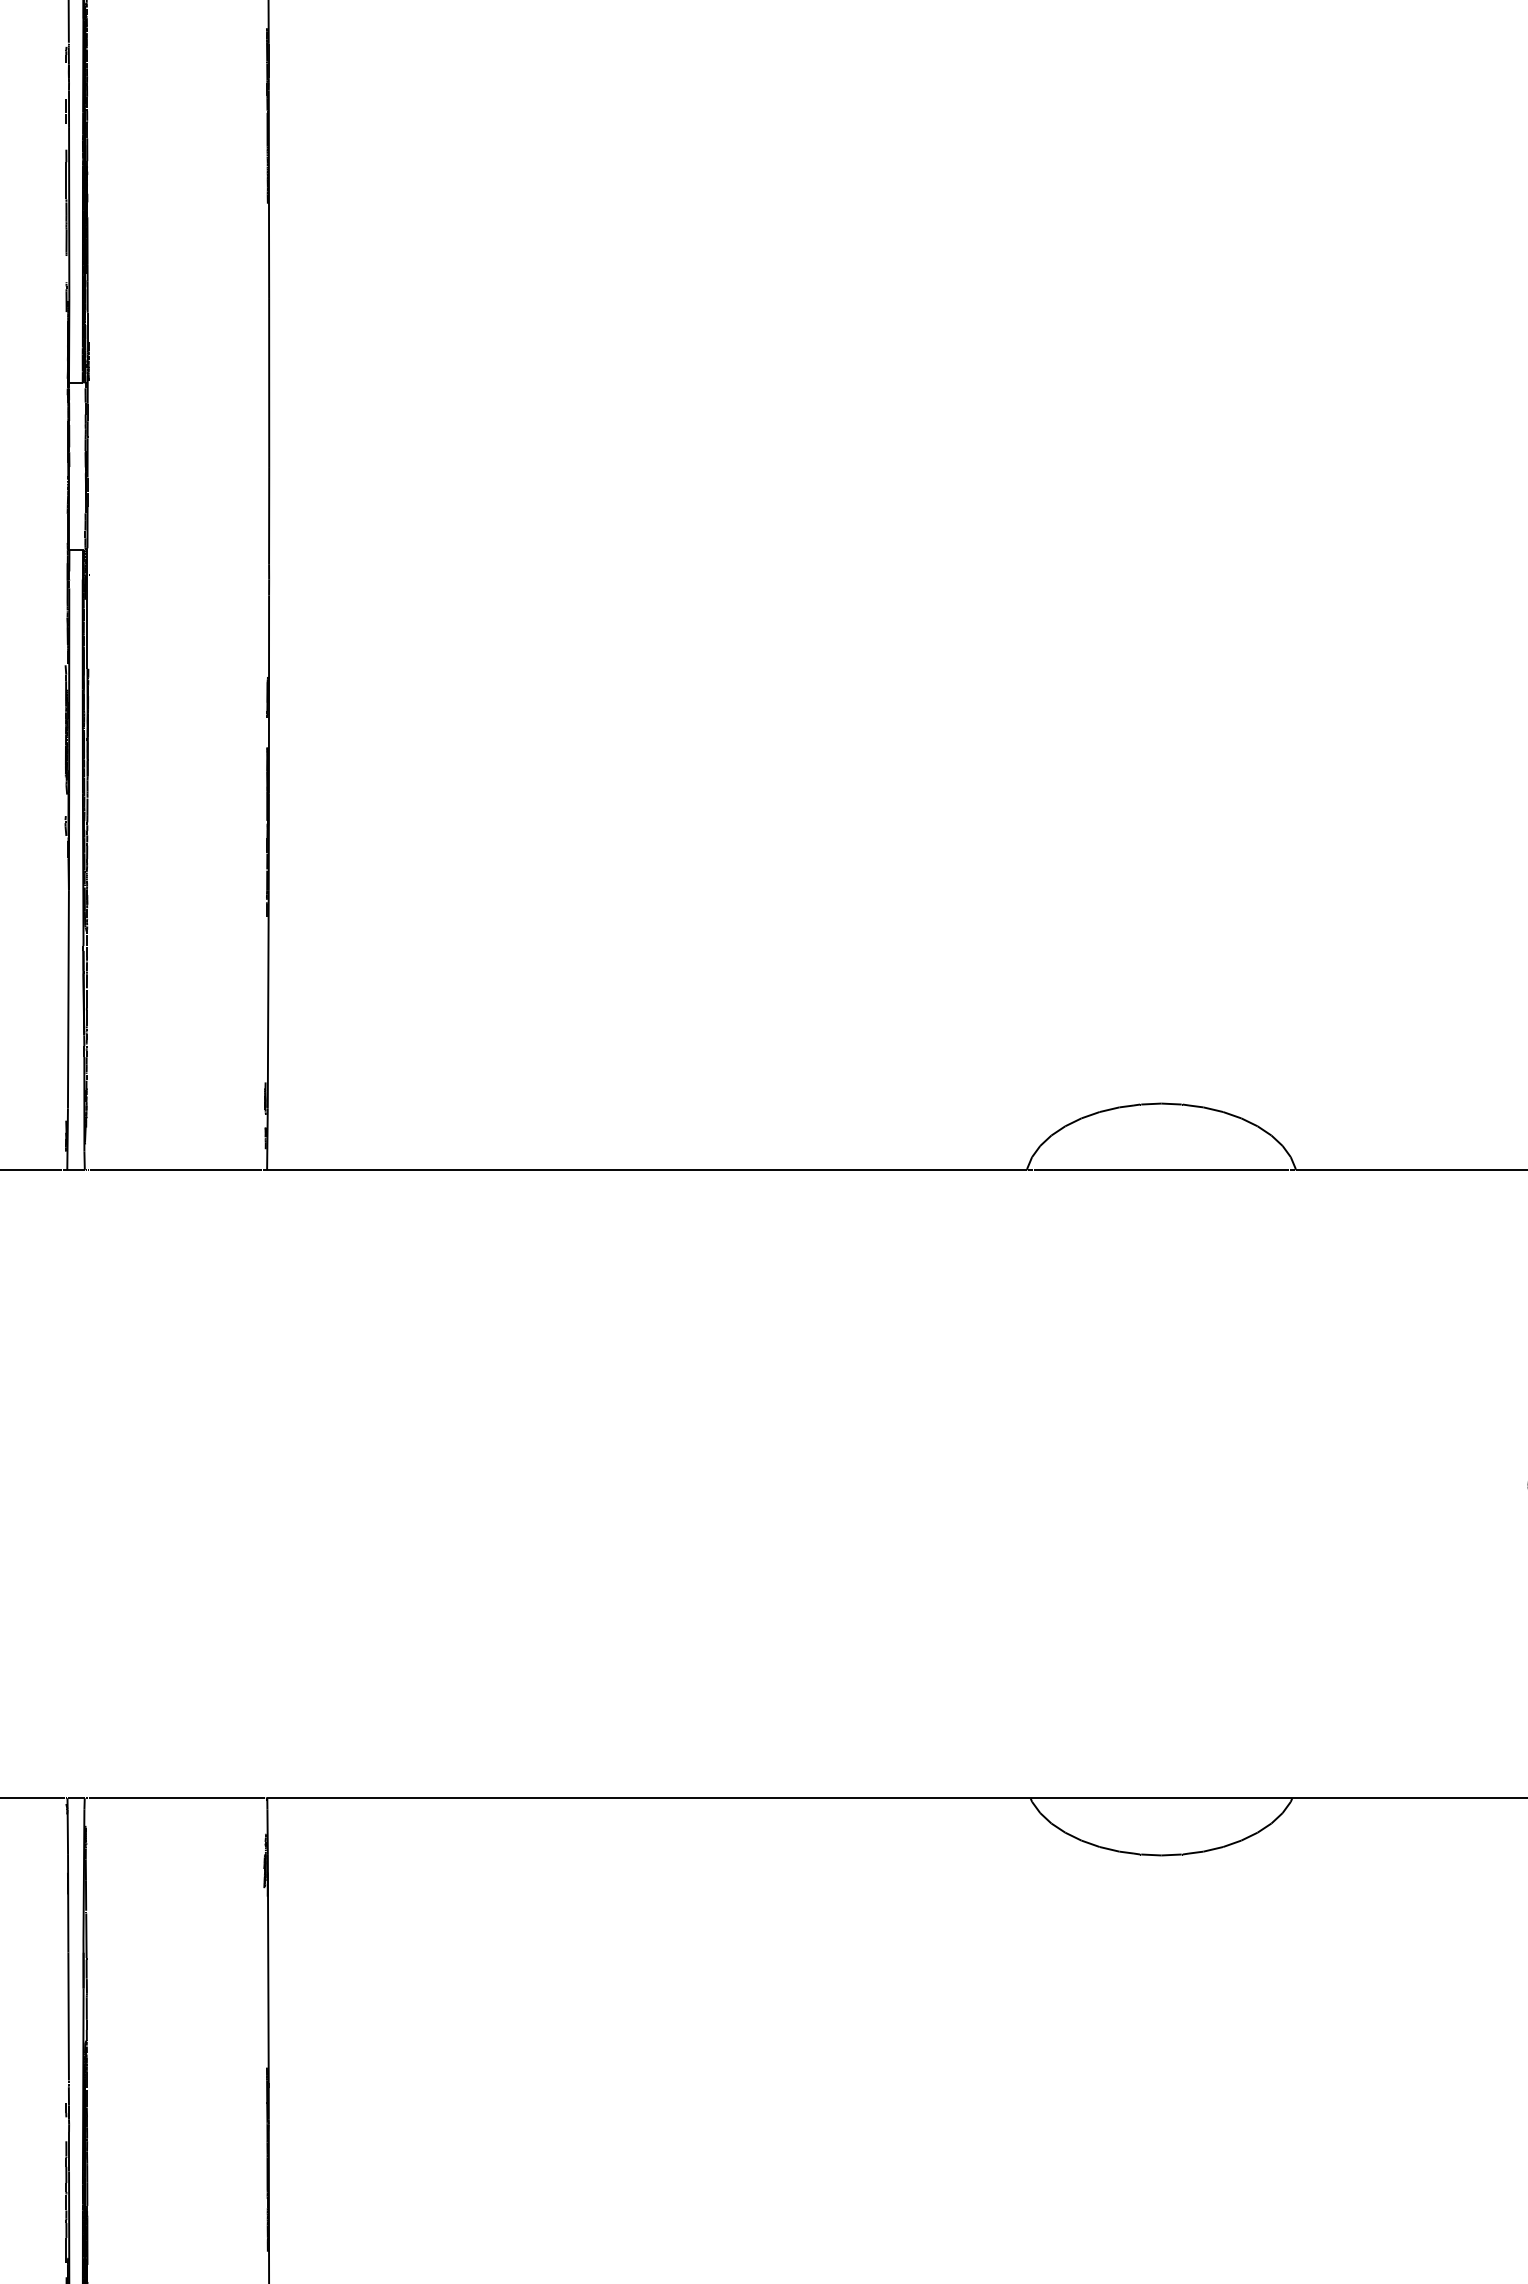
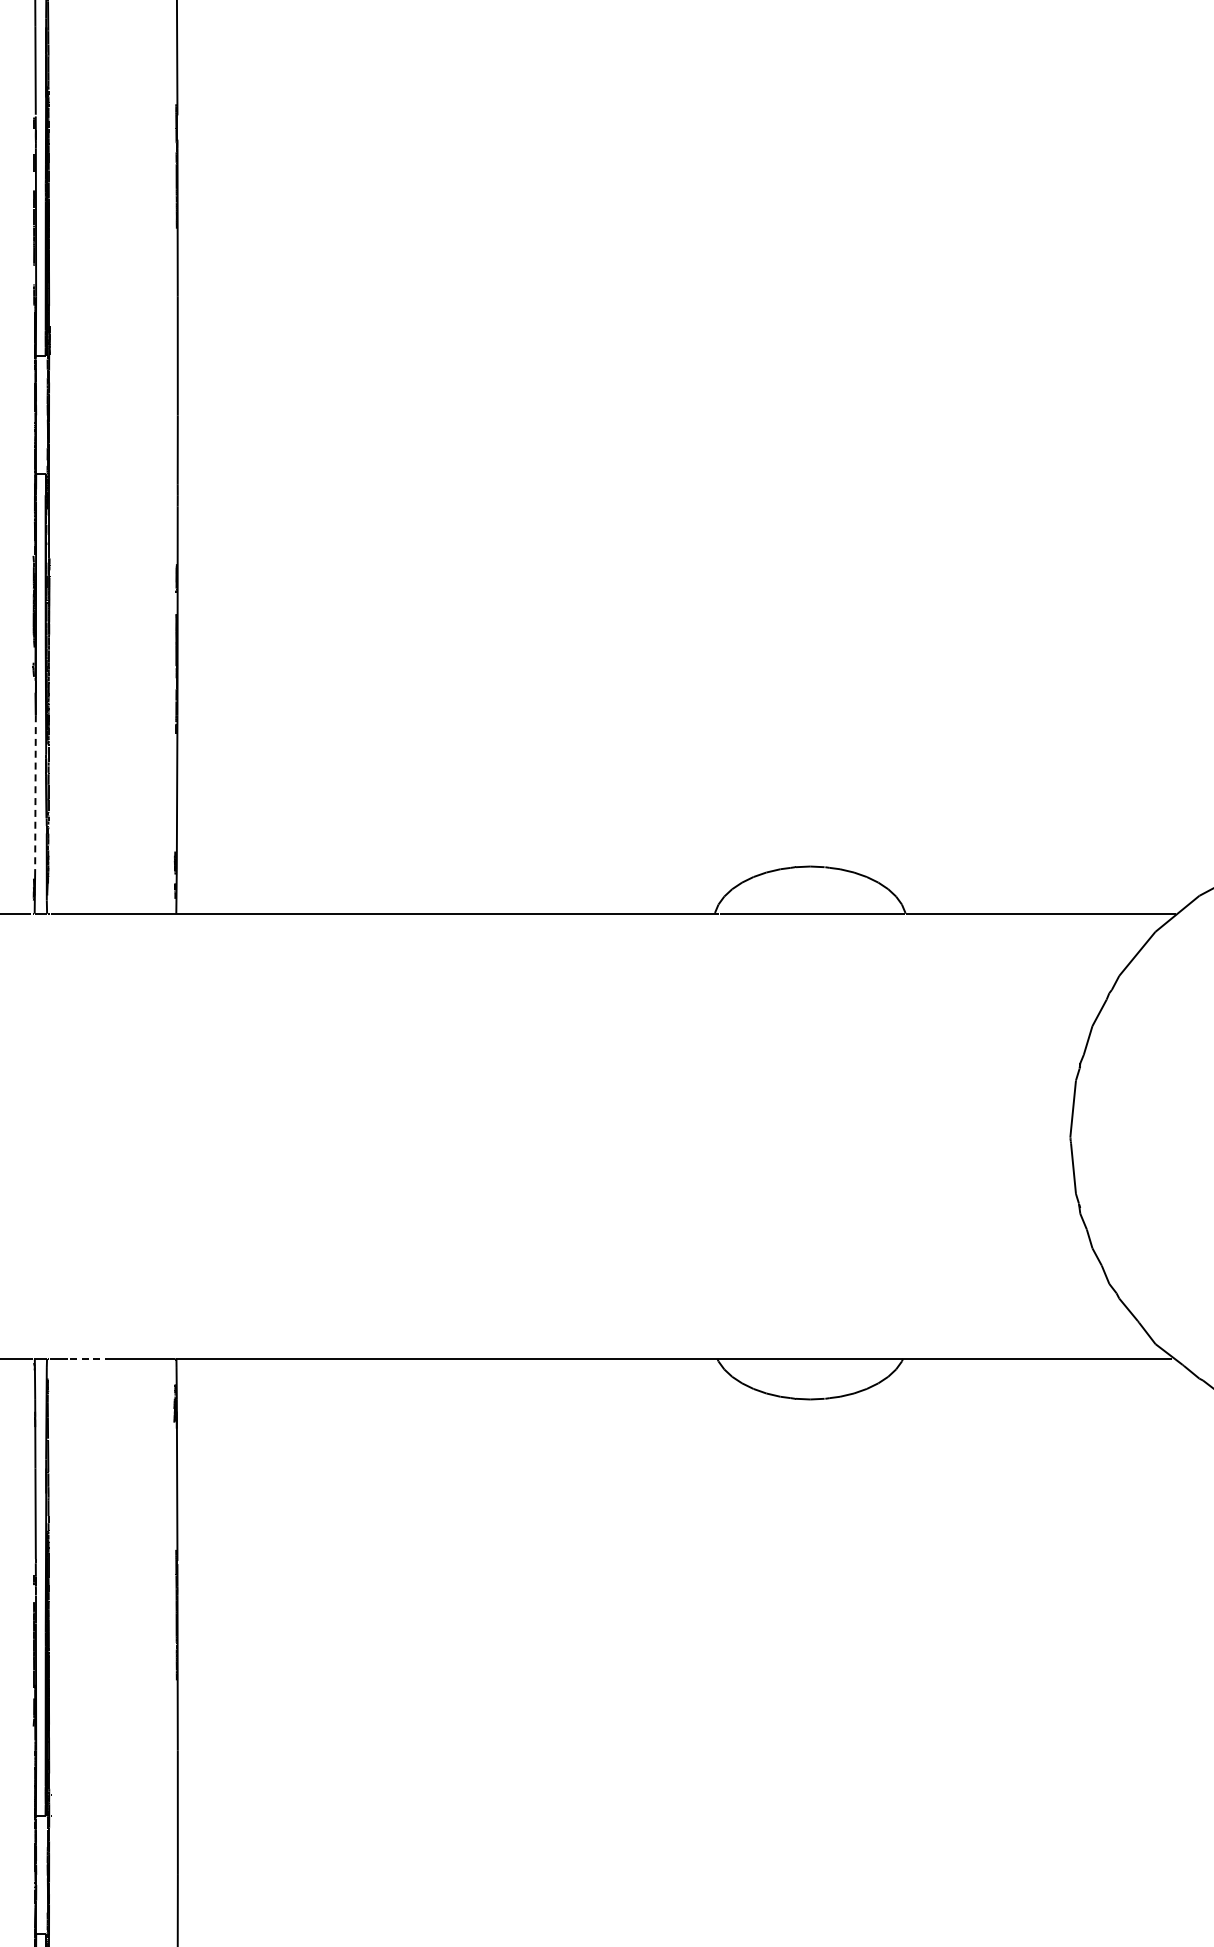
line: (68, 1000) -> (35, 793), solid -> dashed
line: (144, 1797) -> (89, 1358), solid -> dashed

